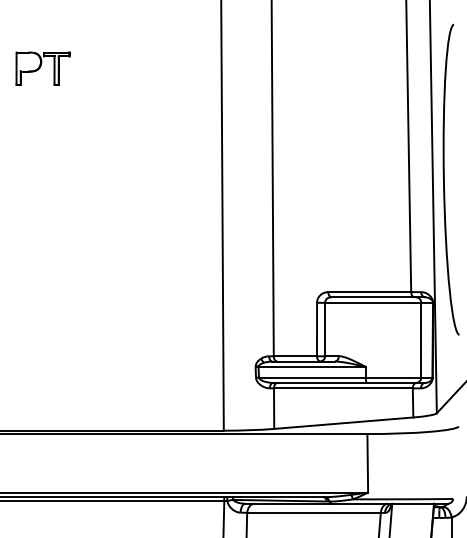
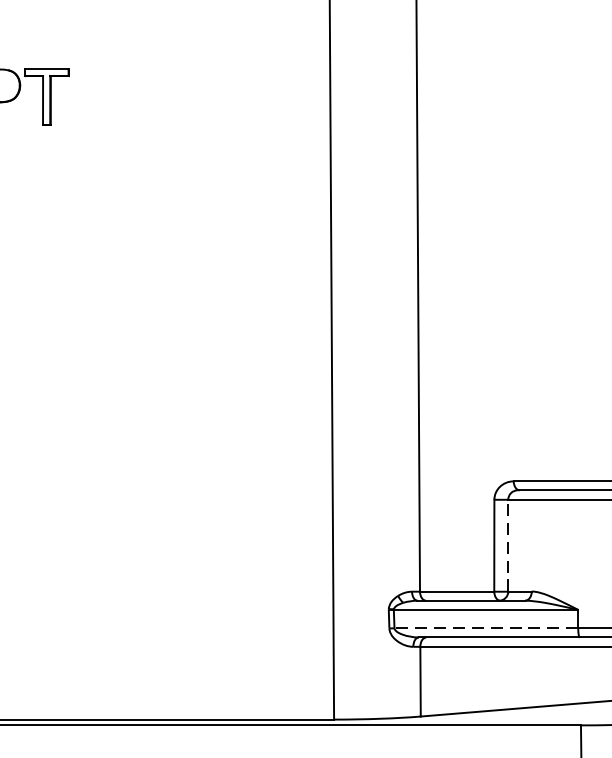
line: (325, 329) -> (508, 545), solid -> dashed
line: (311, 377) -> (484, 628), solid -> dashed

